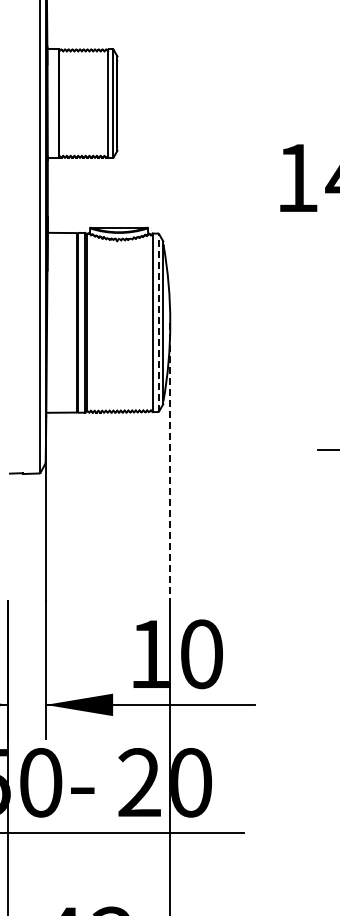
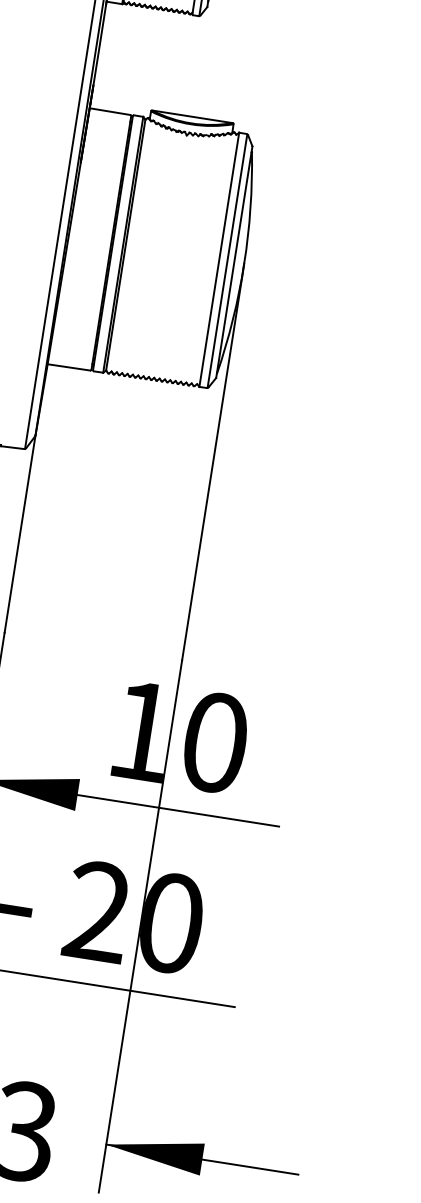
line: (158, 322) -> (227, 260), dashed -> solid
line: (170, 462) -> (213, 462), dashed -> solid

